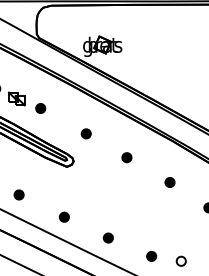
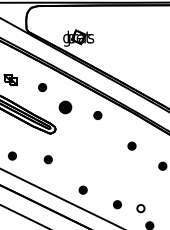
part: (40, 108) -> (42, 87), moved
part: (86, 133) -> (65, 107), size x1.6
part: (126, 157) -> (97, 115), moved
part: (63, 216) -> (47, 159), moved

